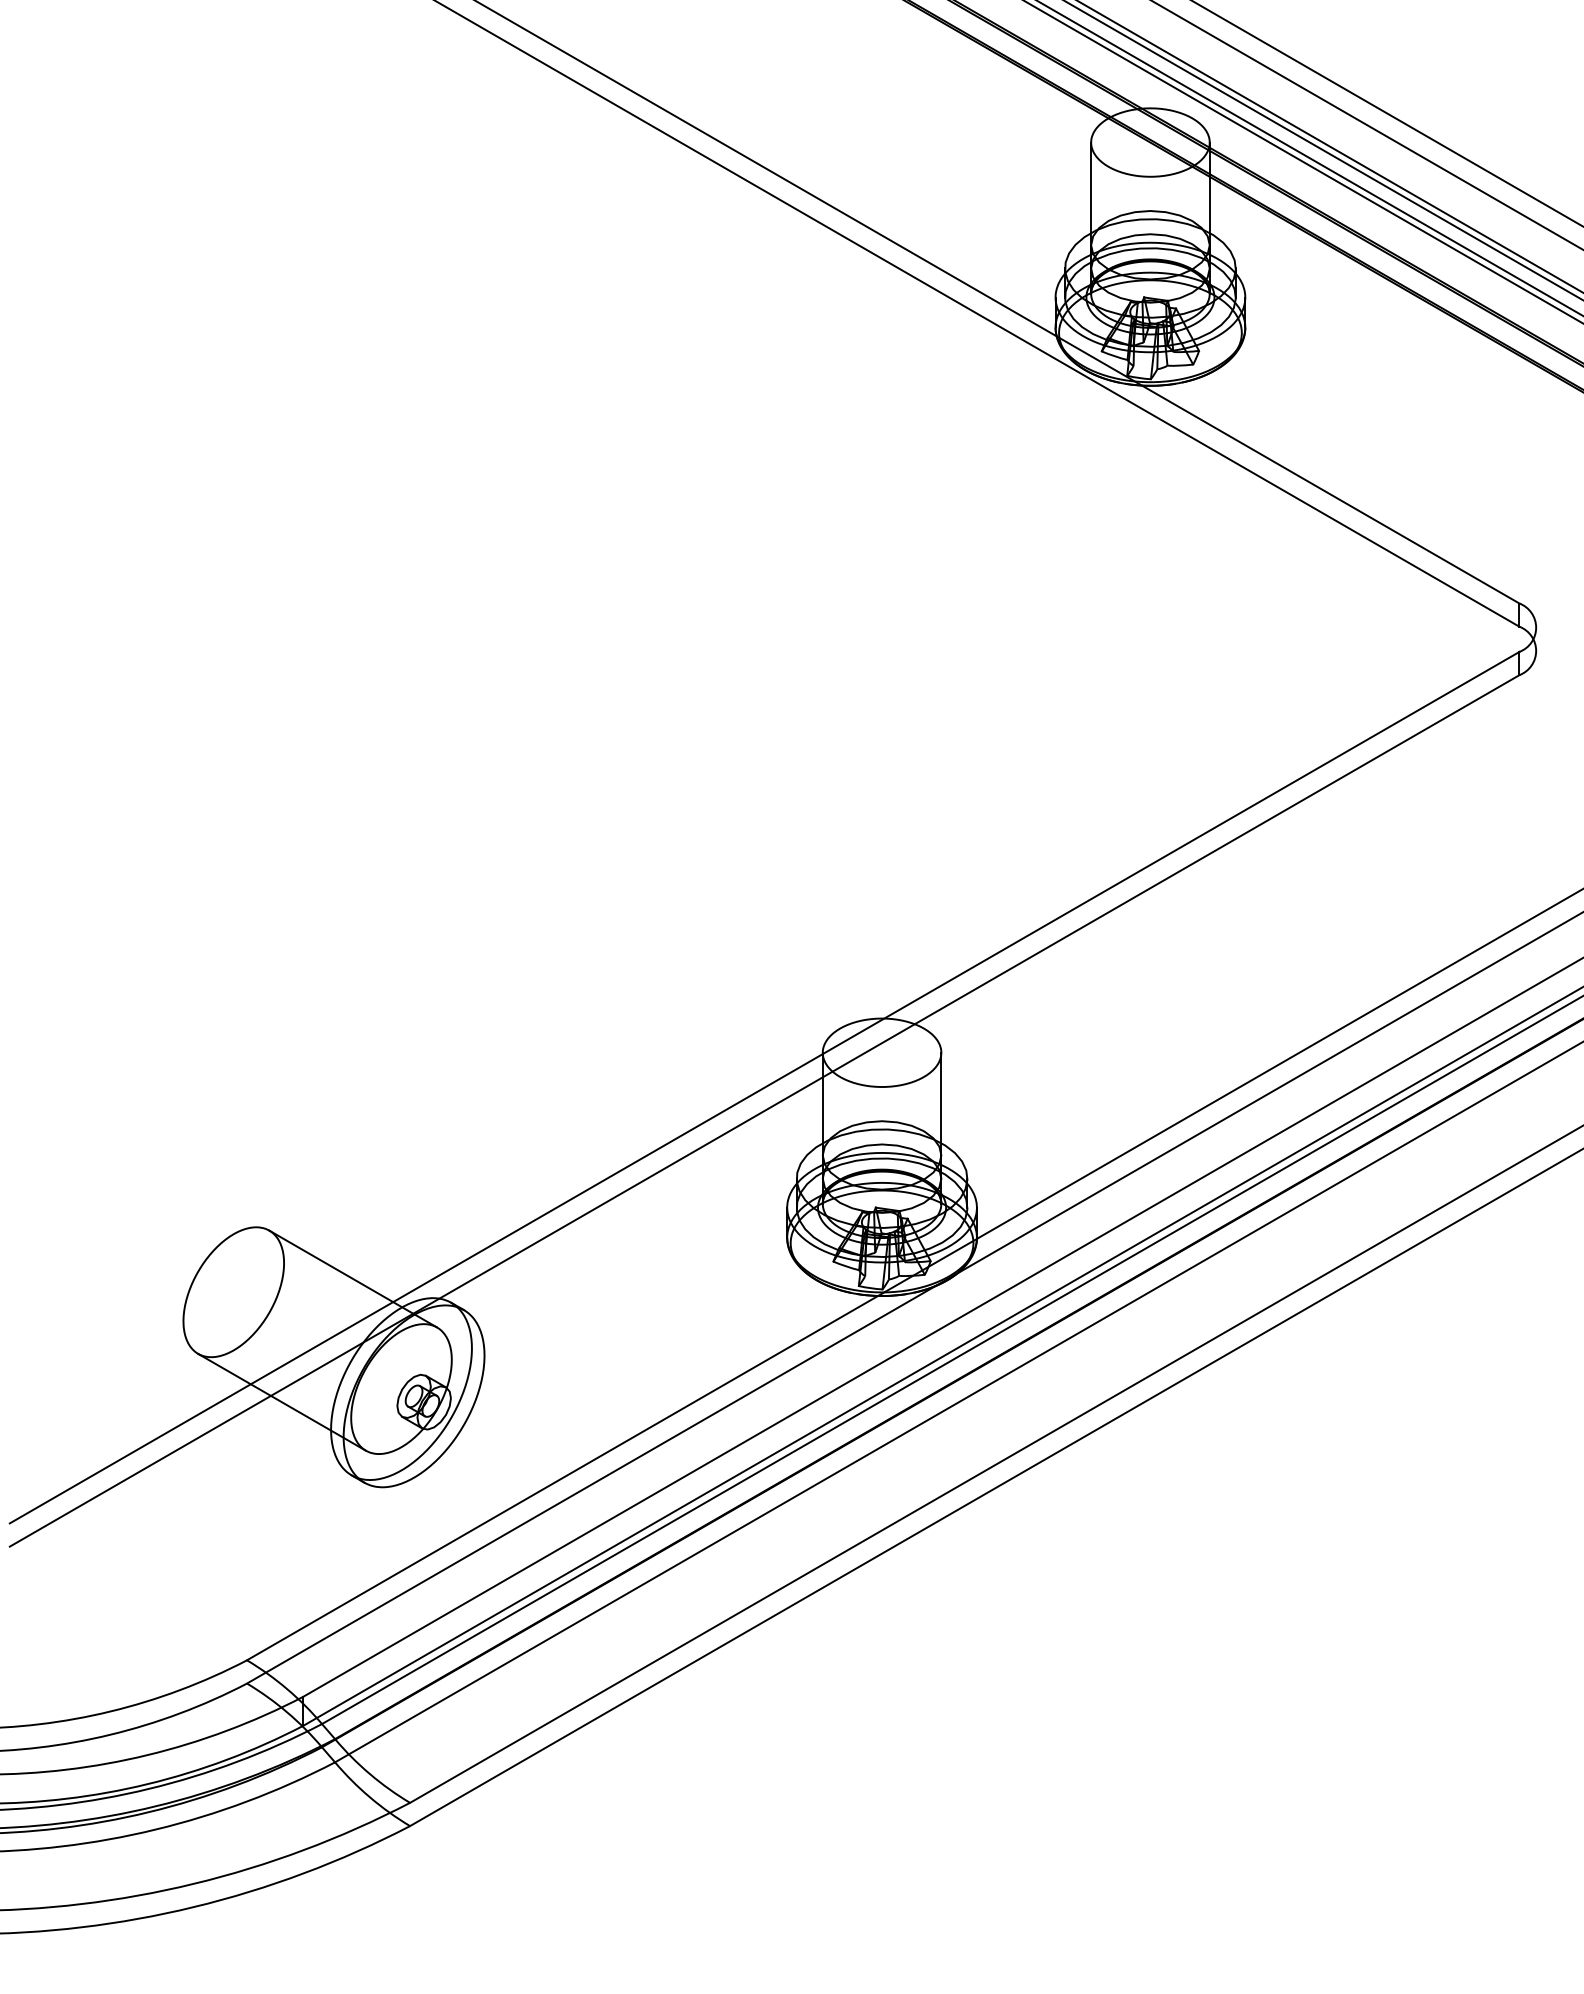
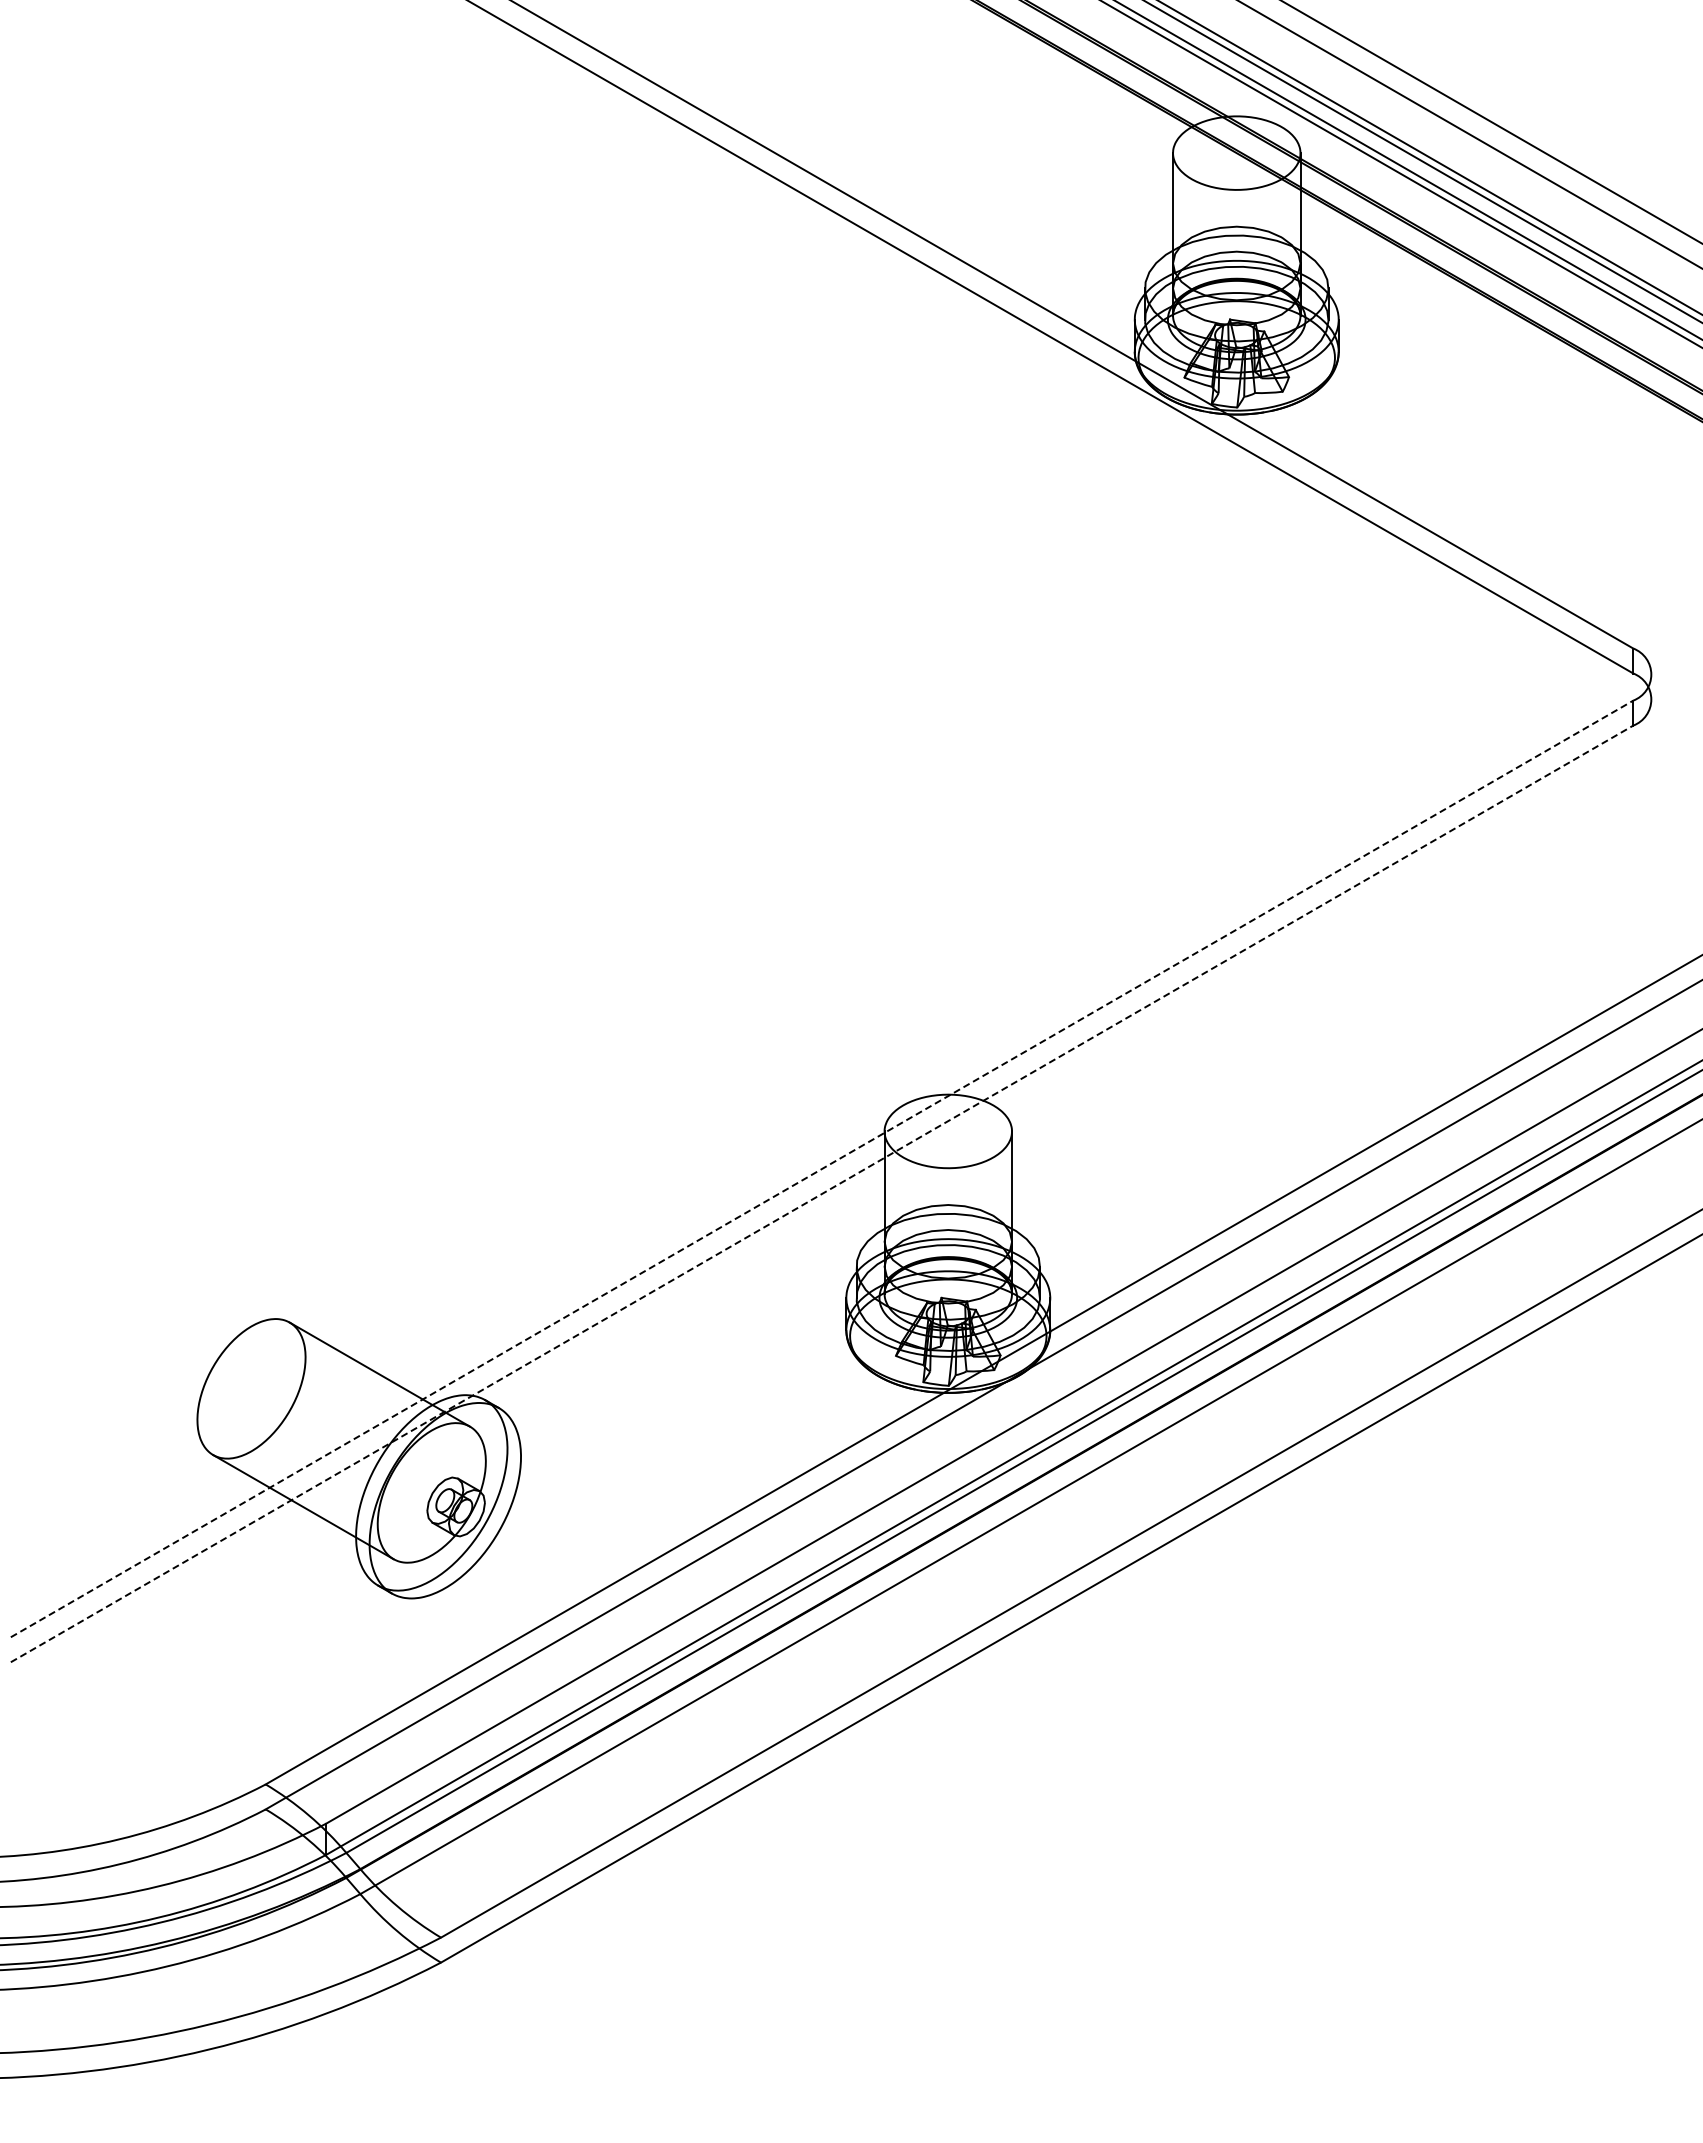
line: (765, 1087) -> (822, 1168), solid -> dashed
line: (765, 1110) -> (822, 1193), solid -> dashed

